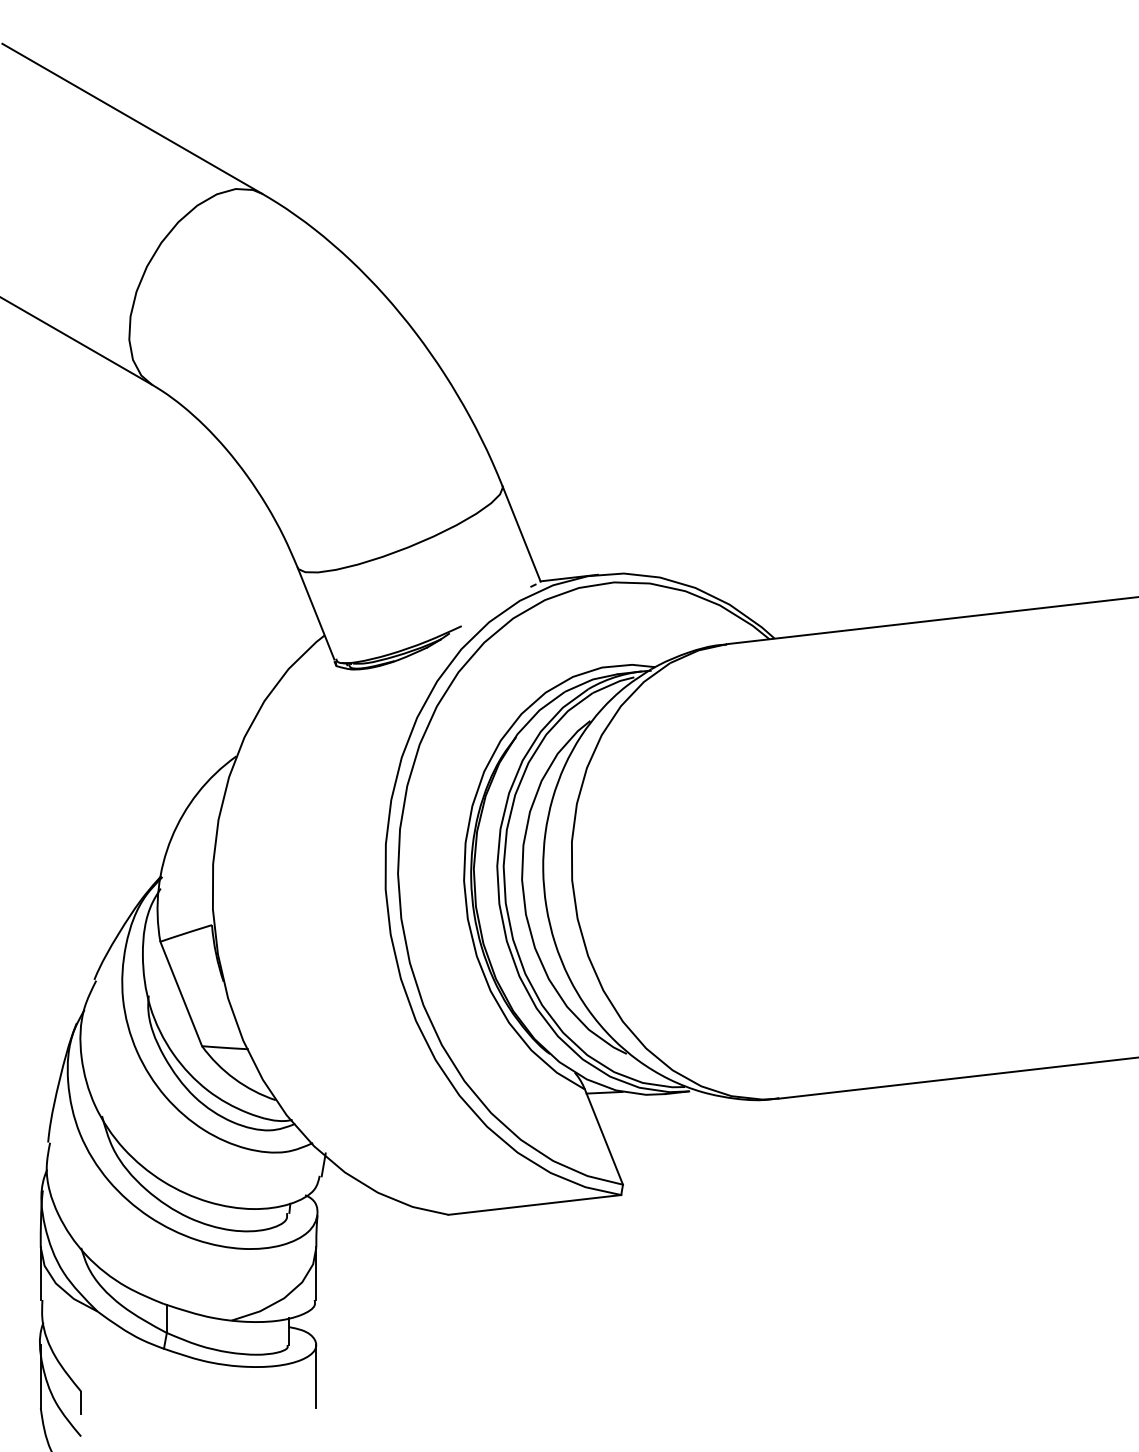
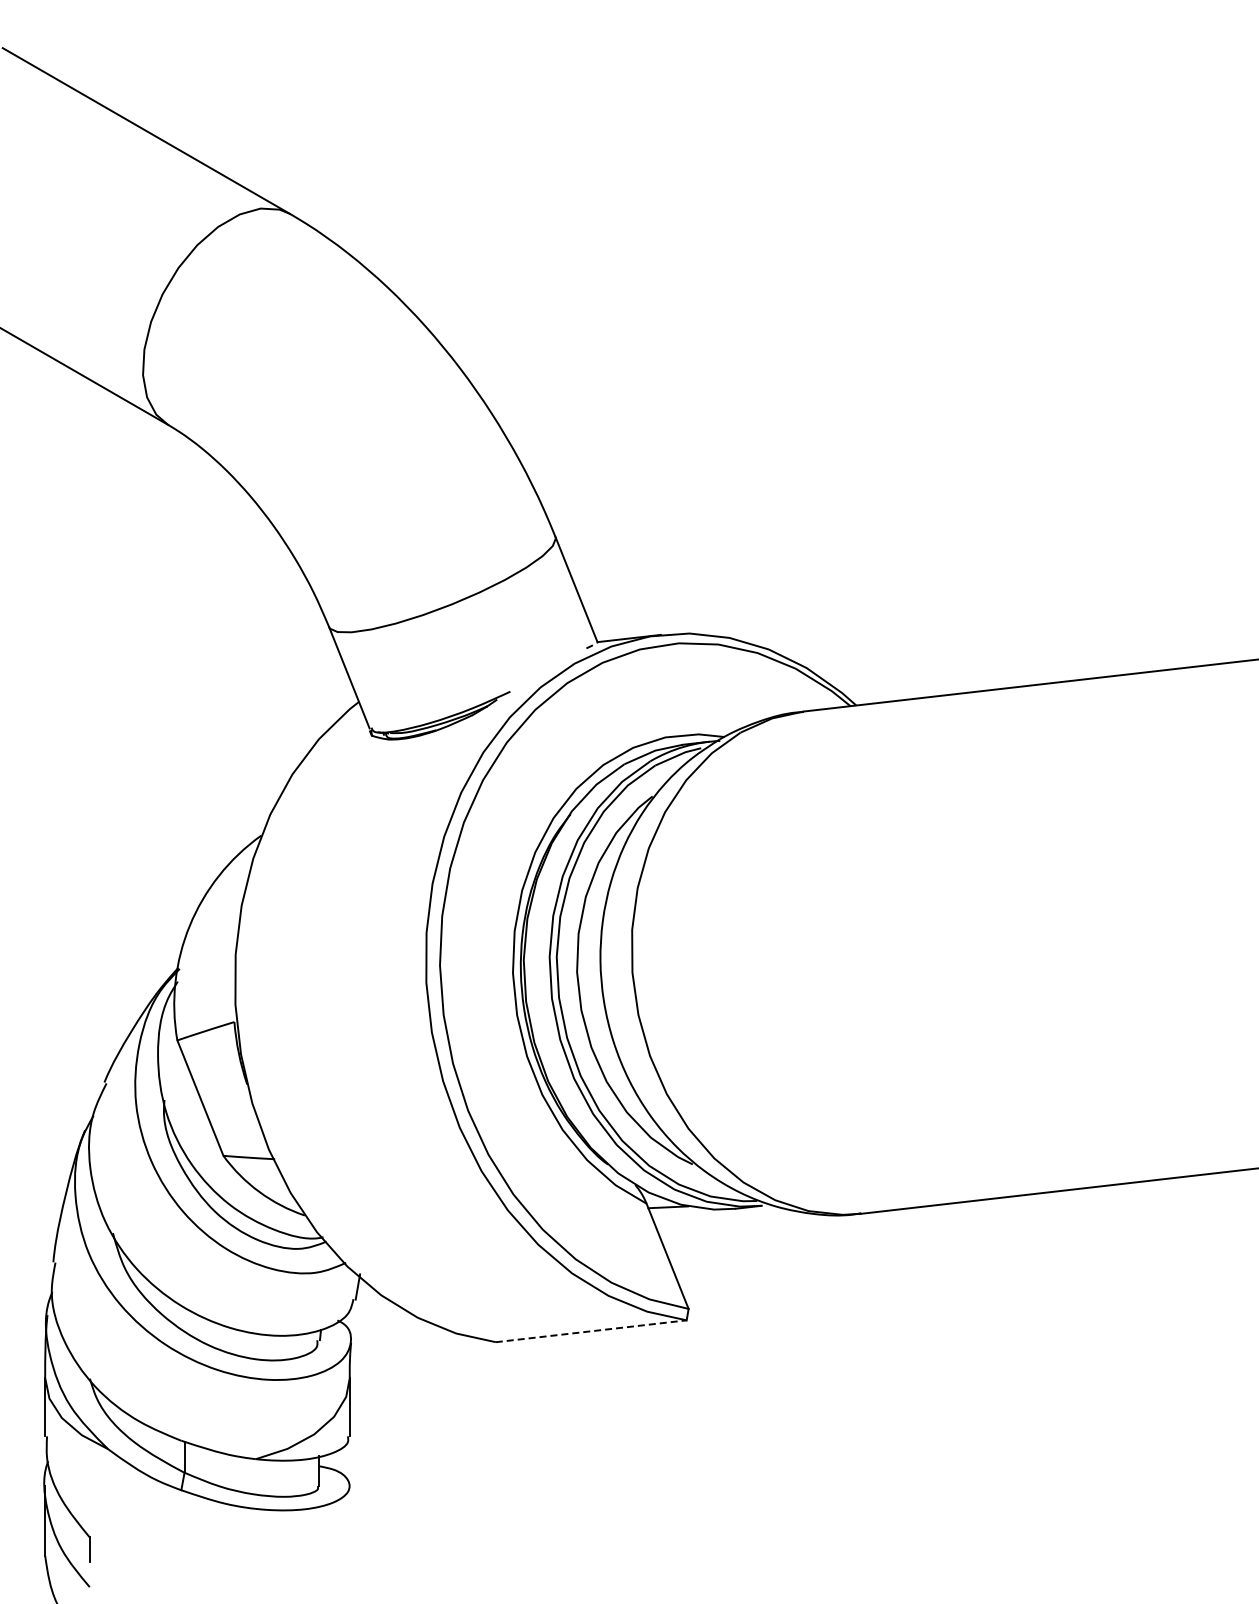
line: (535, 1205) -> (591, 1331), solid -> dashed
line: (316, 1376) -> (349, 1520), removed

